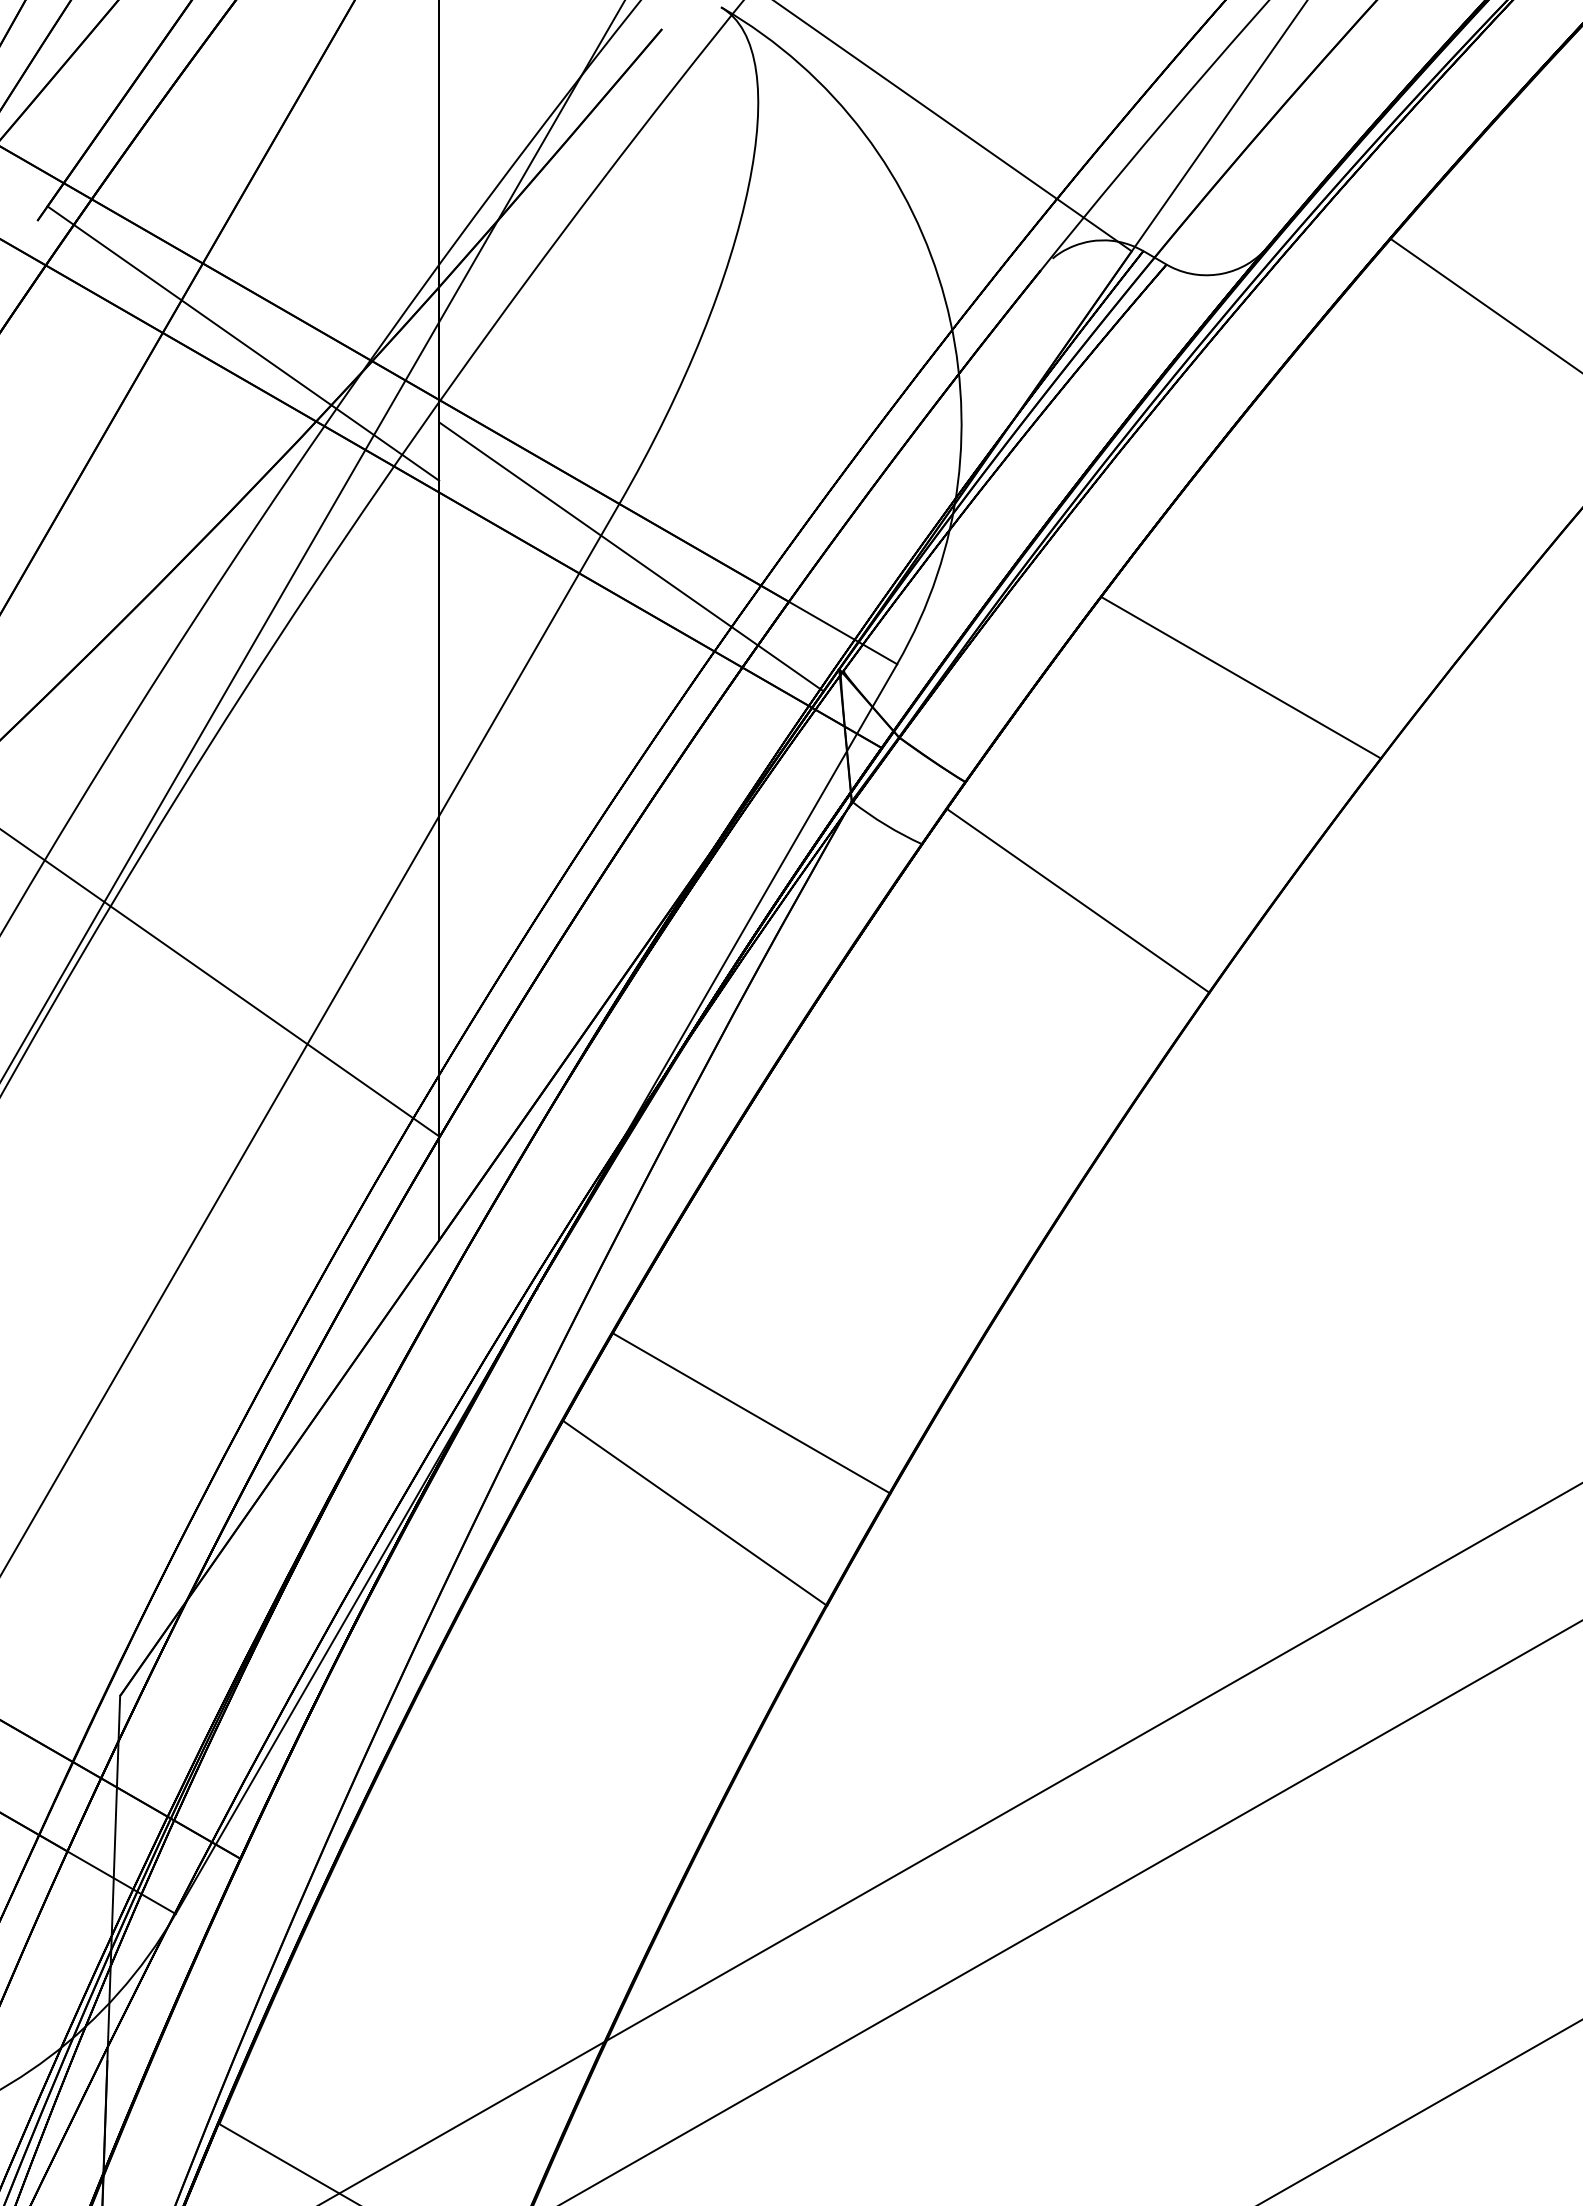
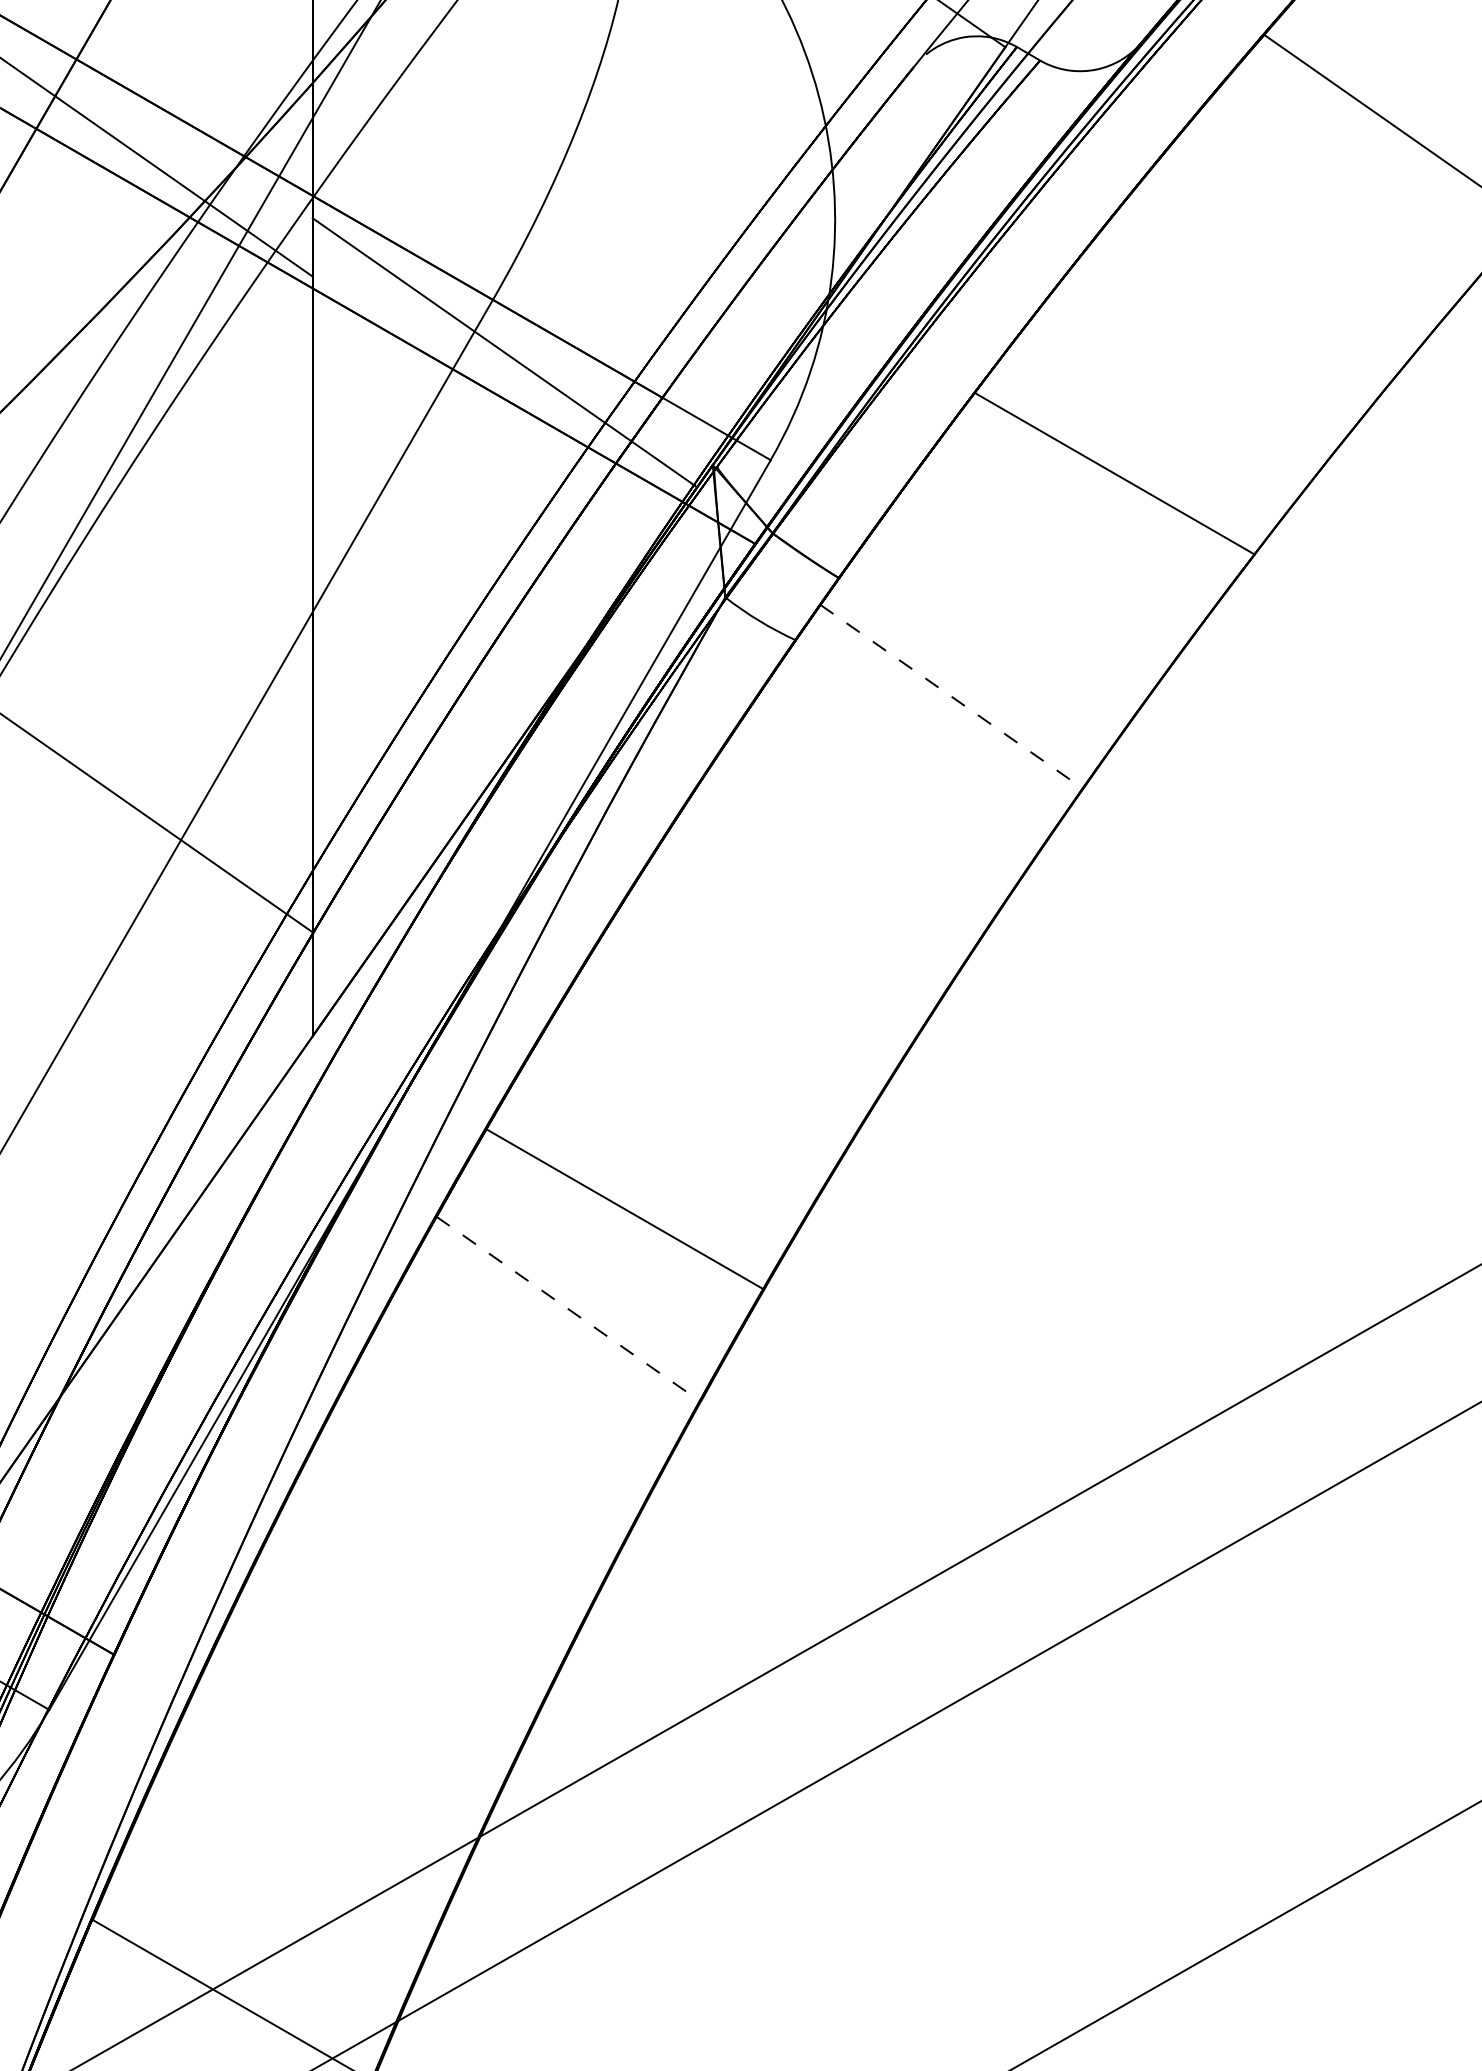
line: (1078, 901) -> (952, 697), solid -> dashed
line: (695, 1513) -> (569, 1309), solid -> dashed

